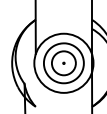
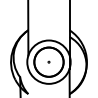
circle: (63, 62) -> (48, 61), size x1.67

